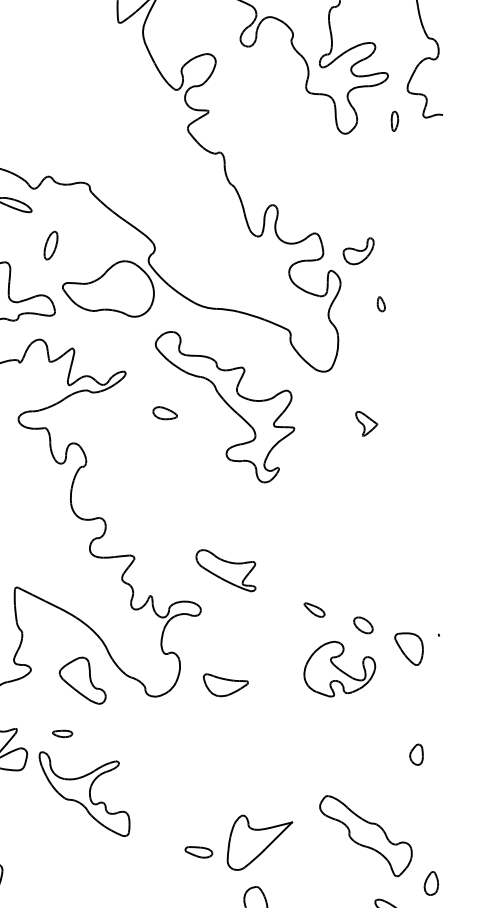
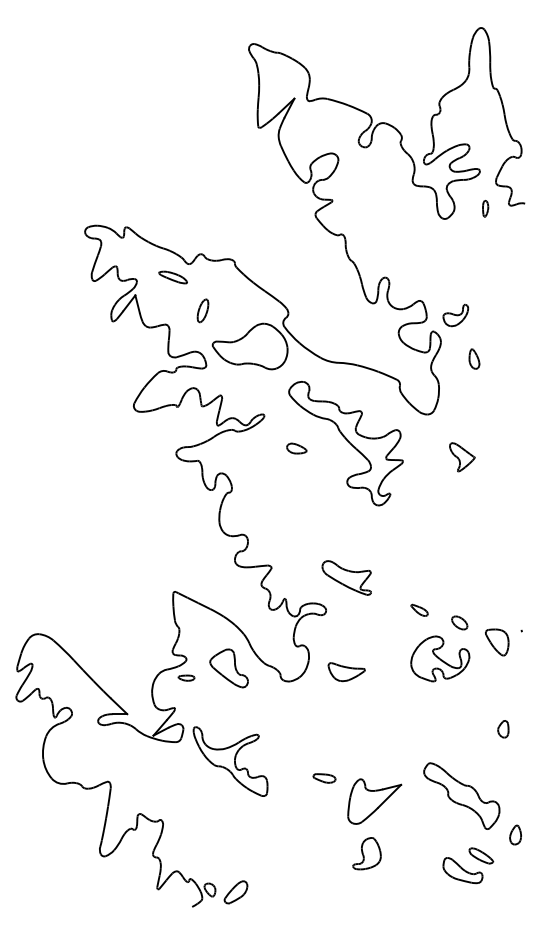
part: (381, 303) -> (474, 358), size x1.67
part: (366, 424) -> (462, 457), size x1.43
part: (62, 733) -> (186, 677), moved
part: (198, 852) -> (324, 778), moved

